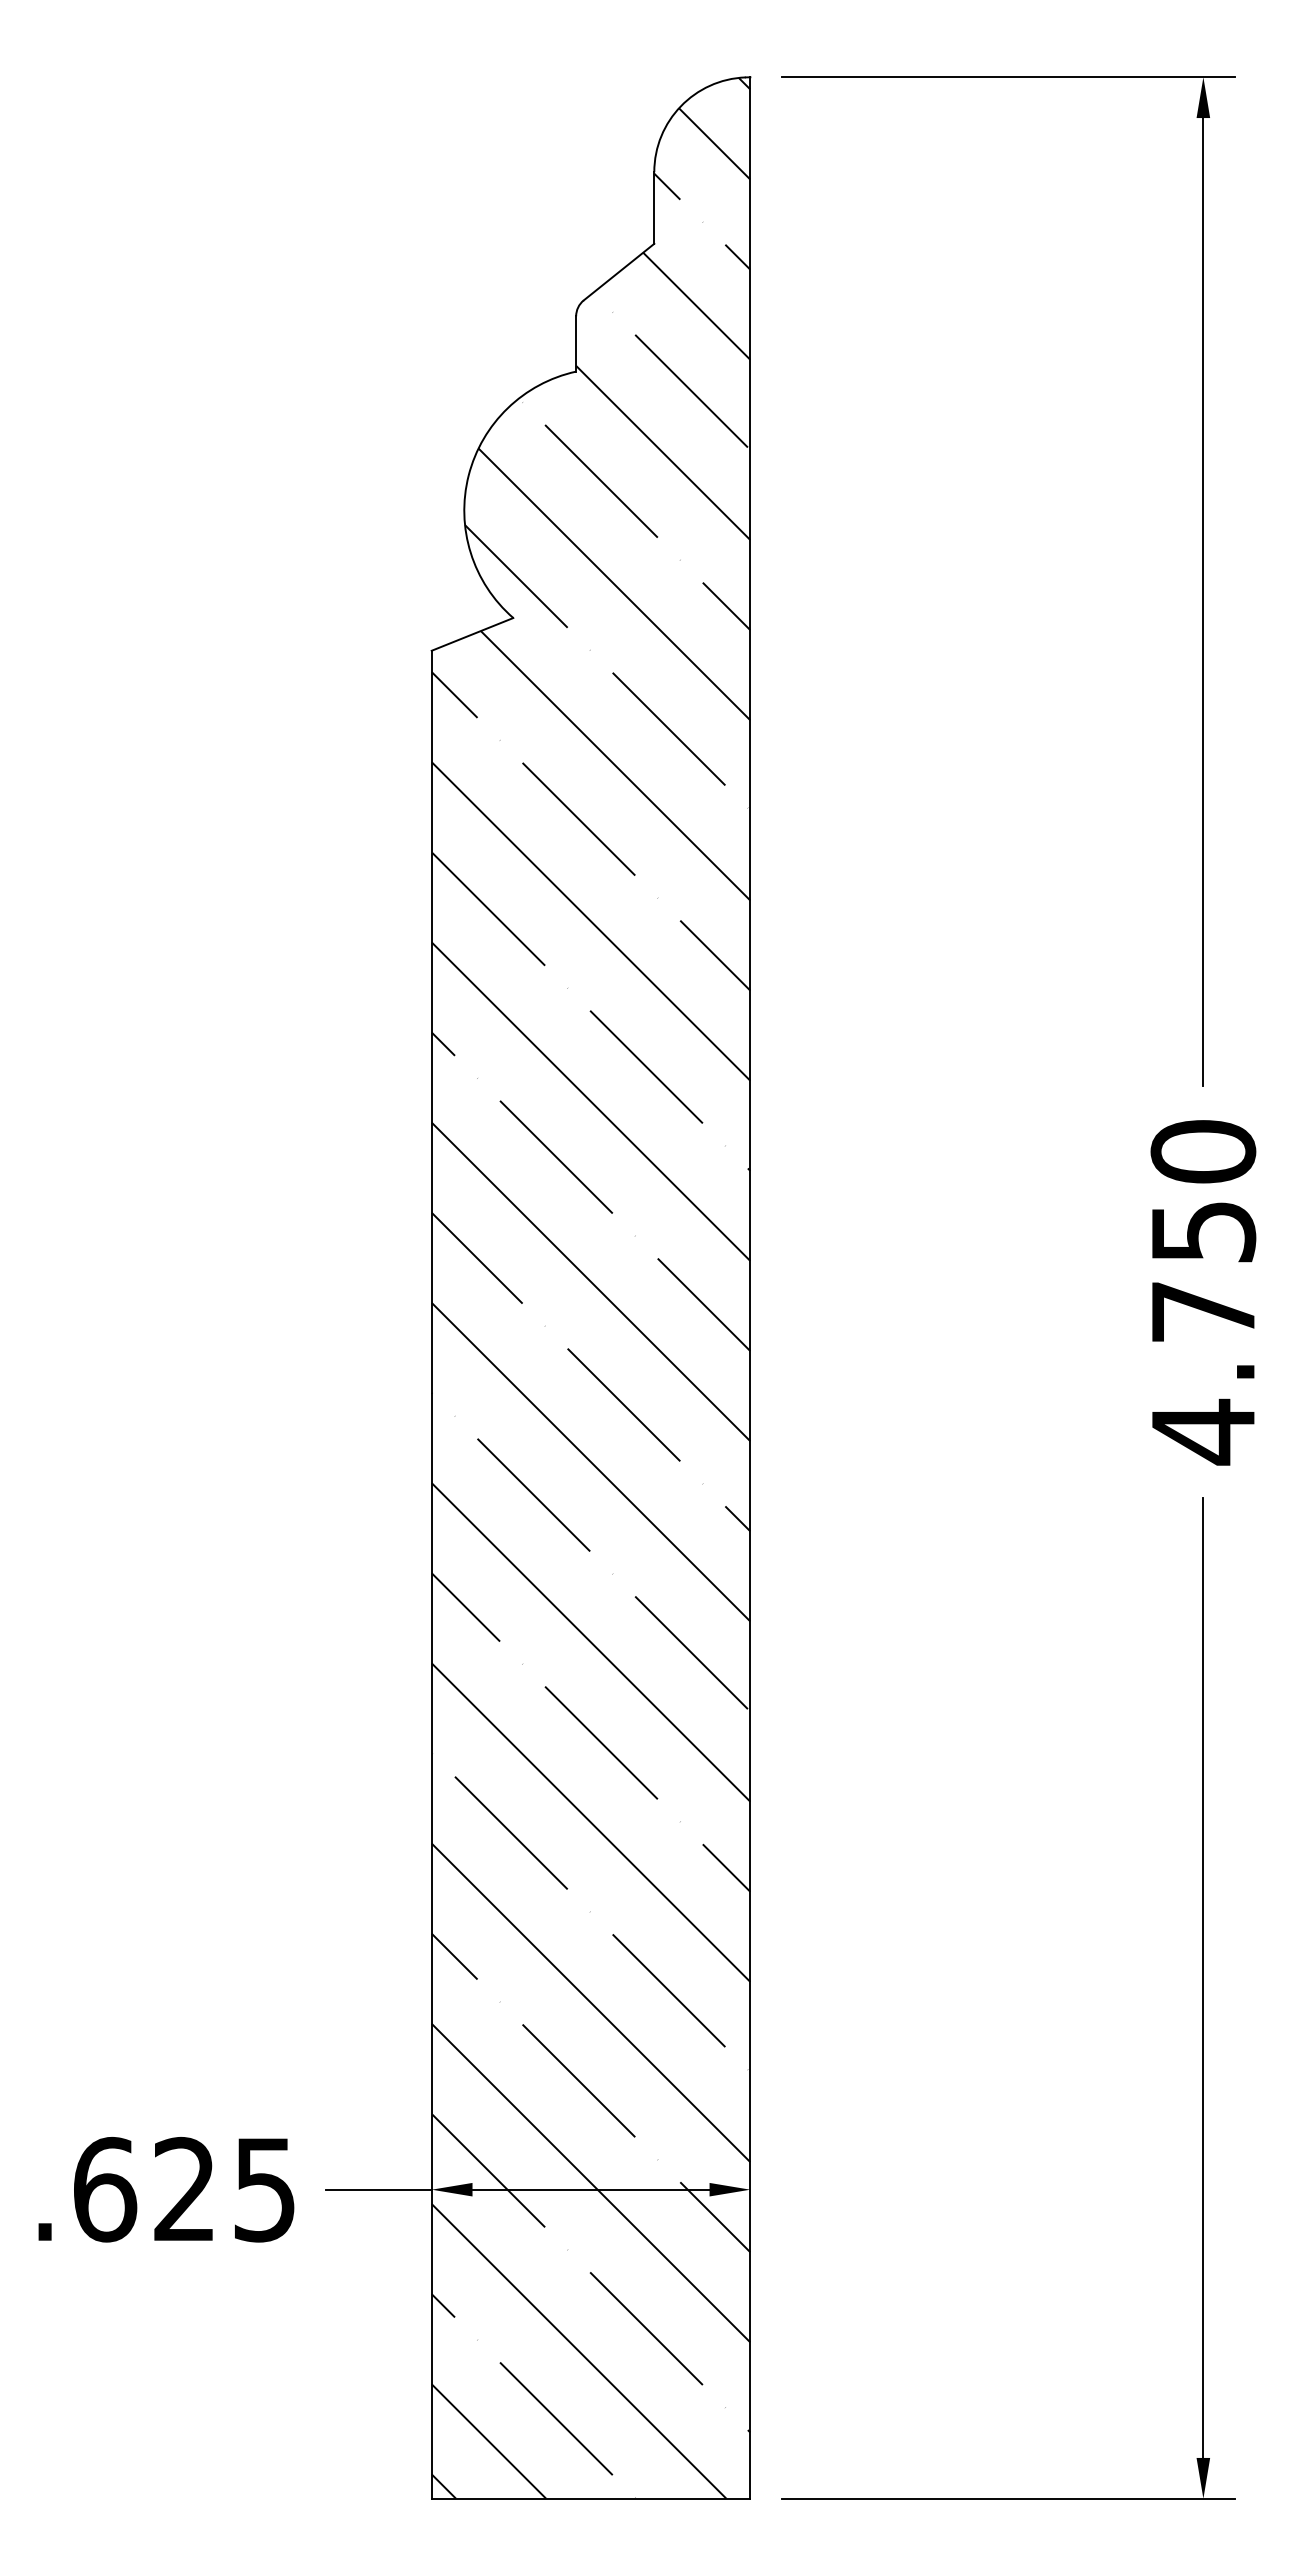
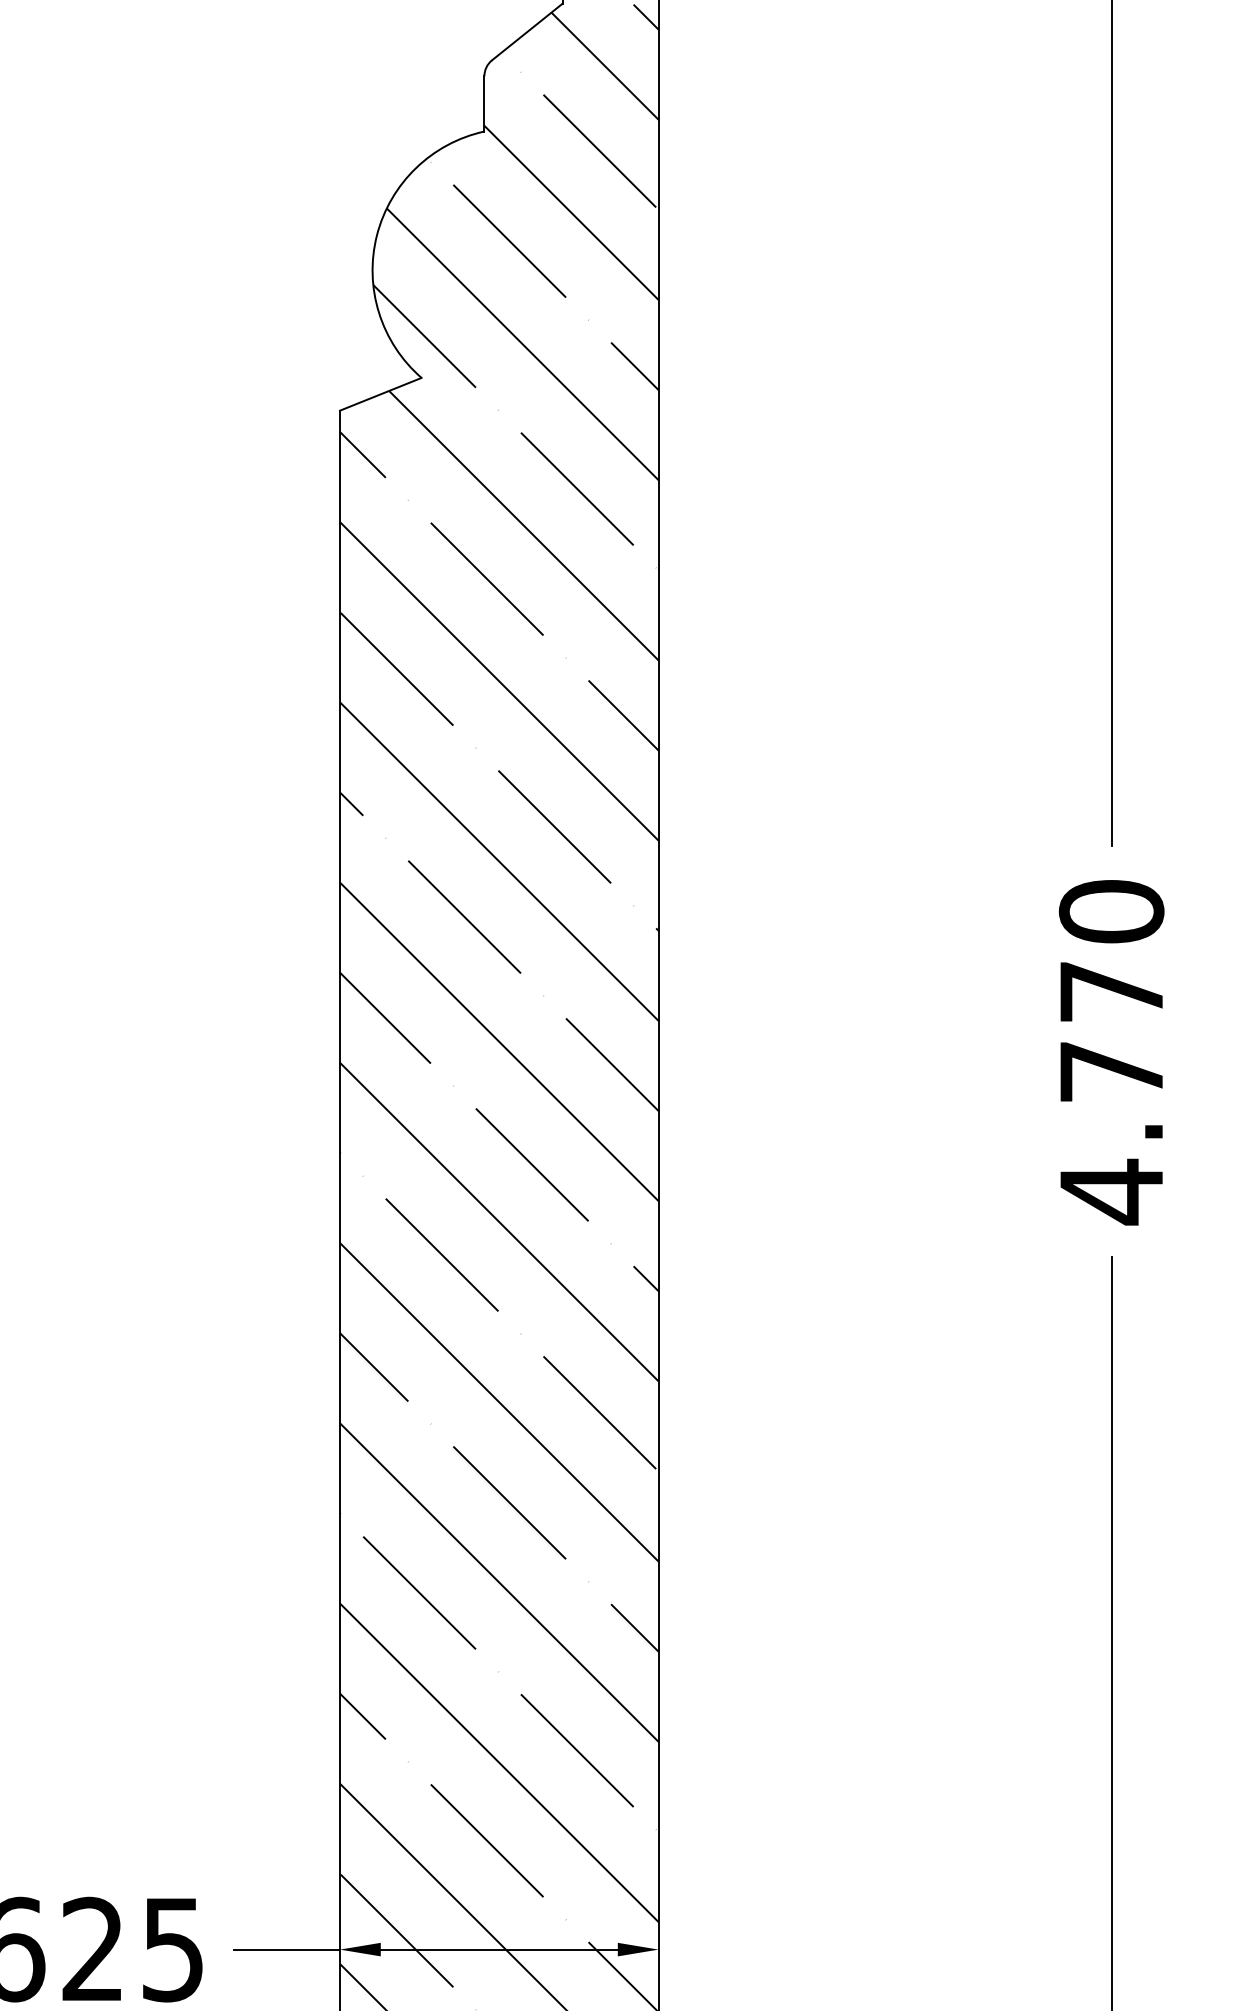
text: (1204, 1232) -> (1112, 992), 4.750 -> 4.770

